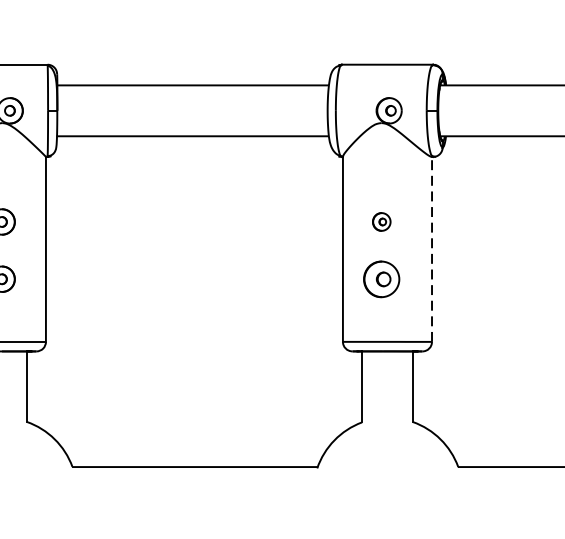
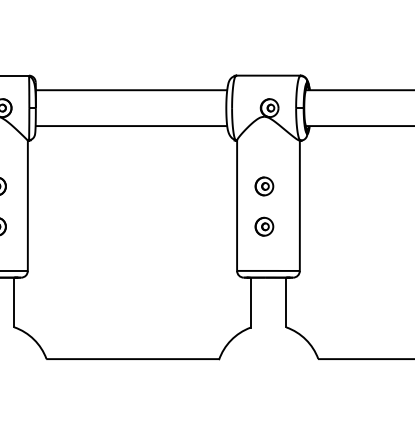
part: (381, 222) -> (264, 186), size x1.43
line: (431, 249) -> (299, 205), dashed -> solid
part: (381, 278) -> (264, 226), size x0.71

